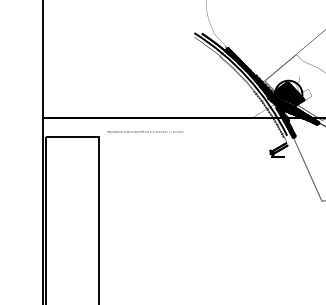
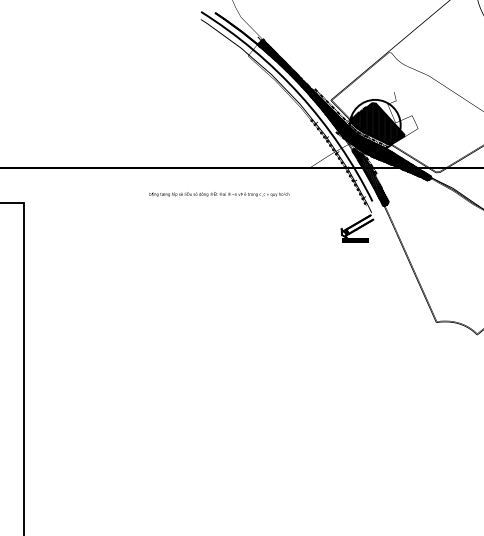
text: (145, 131) -> (219, 193), moved

